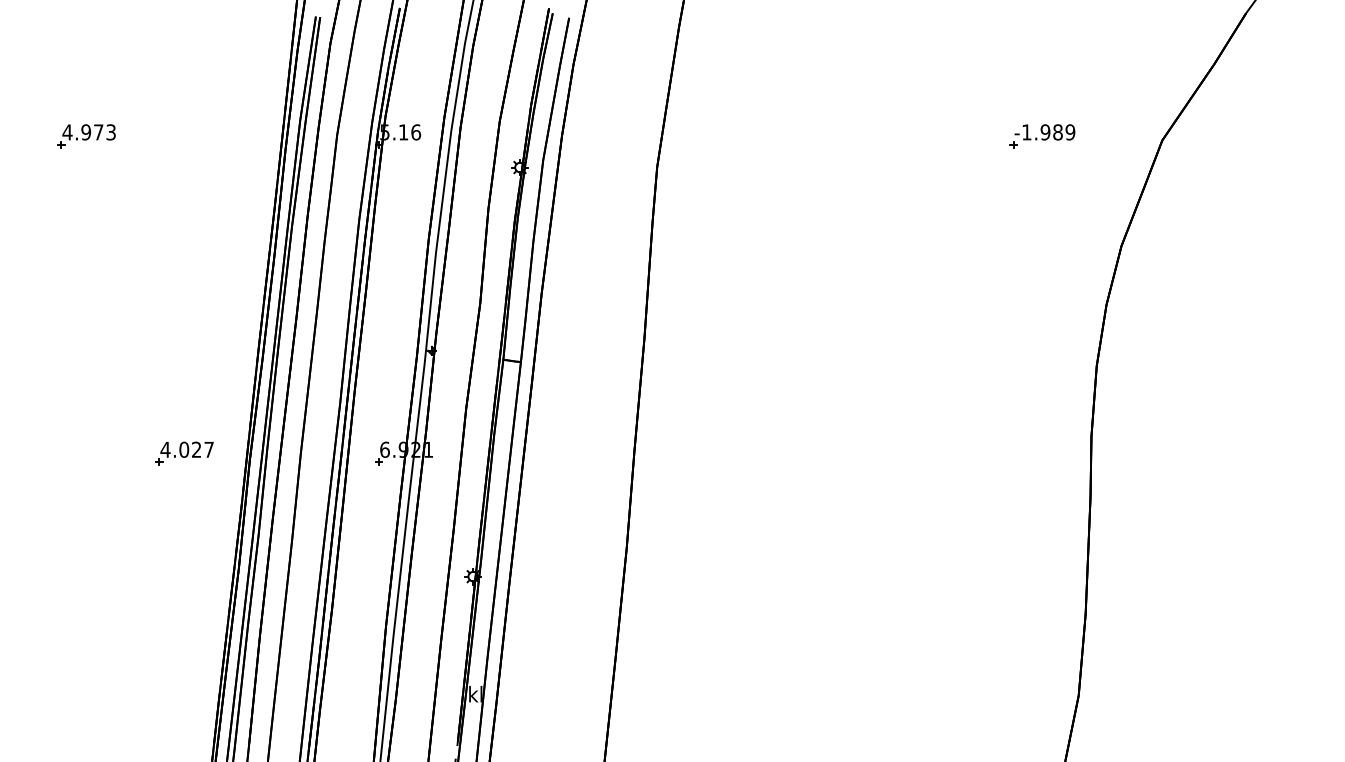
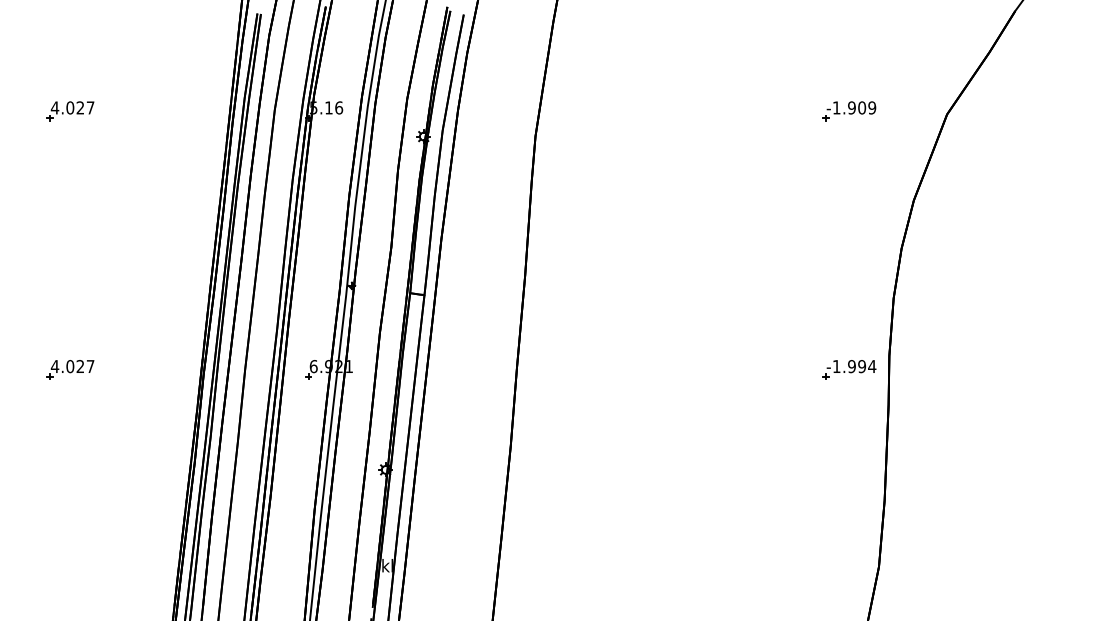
text: (98, 132) -> (80, 108), 4.973 -> 4.027
text: (1057, 132) -> (861, 108), -1.989 -> -1.909
part: (184, 453) -> (70, 369), moved
part: (1042, 453) -> (849, 369), added

